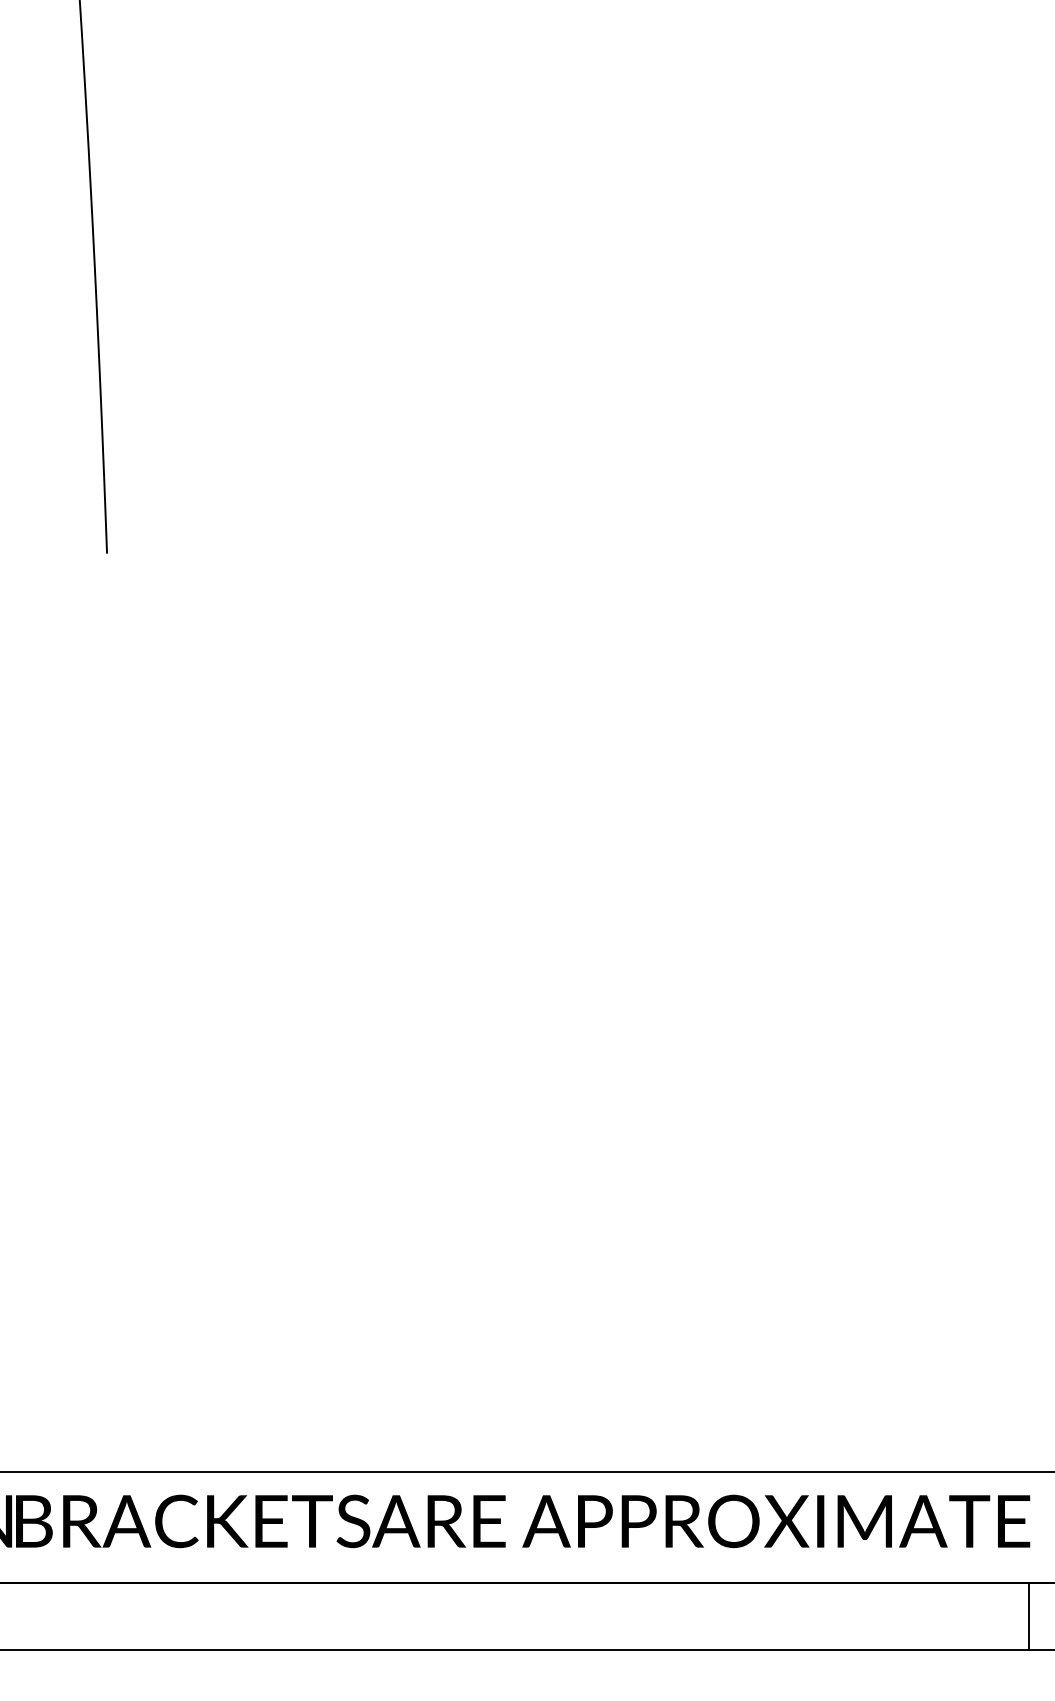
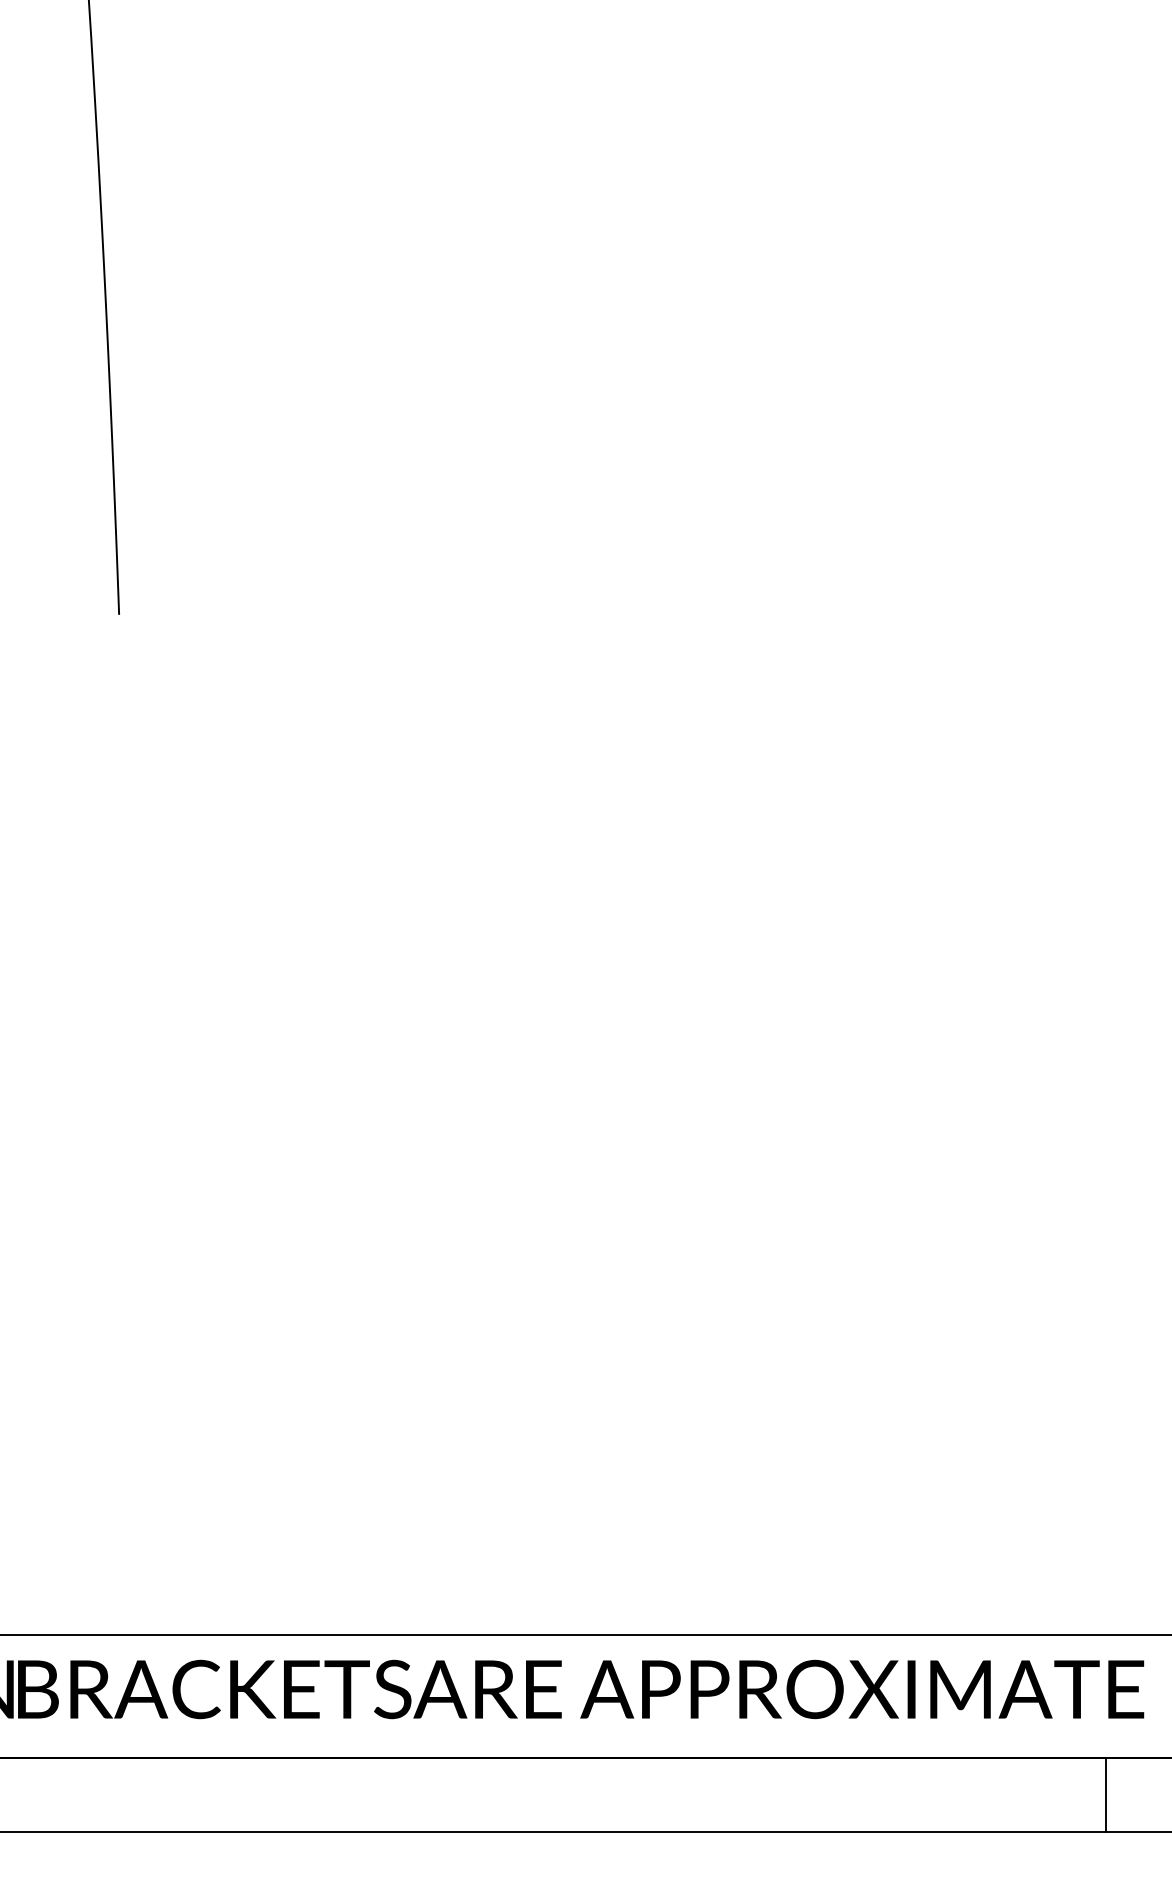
line: (1029, 1616) -> (1106, 1795), moved

